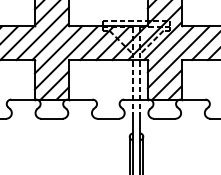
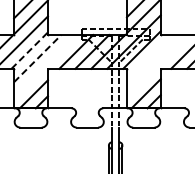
line: (50, 41) -> (29, 50), solid -> dashed
line: (58, 49) -> (37, 58), solid -> dashed
line: (170, 49) -> (149, 58), removed
line: (66, 57) -> (45, 66), removed
line: (178, 57) -> (157, 66), removed

